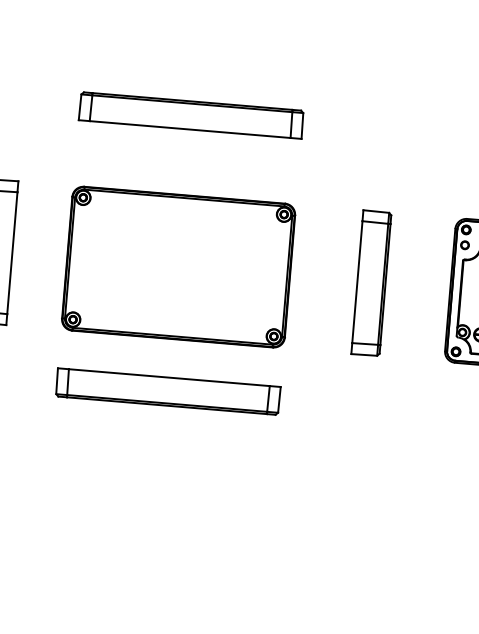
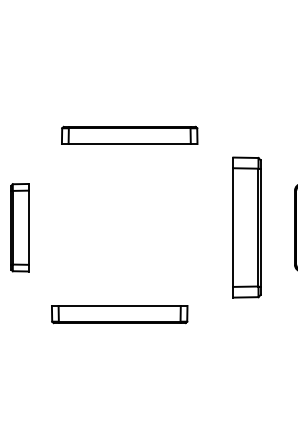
part: (178, 266) -> (129, 227), removed
part: (370, 282) -> (246, 227), size x1.6
part: (167, 391) -> (119, 314), moved

